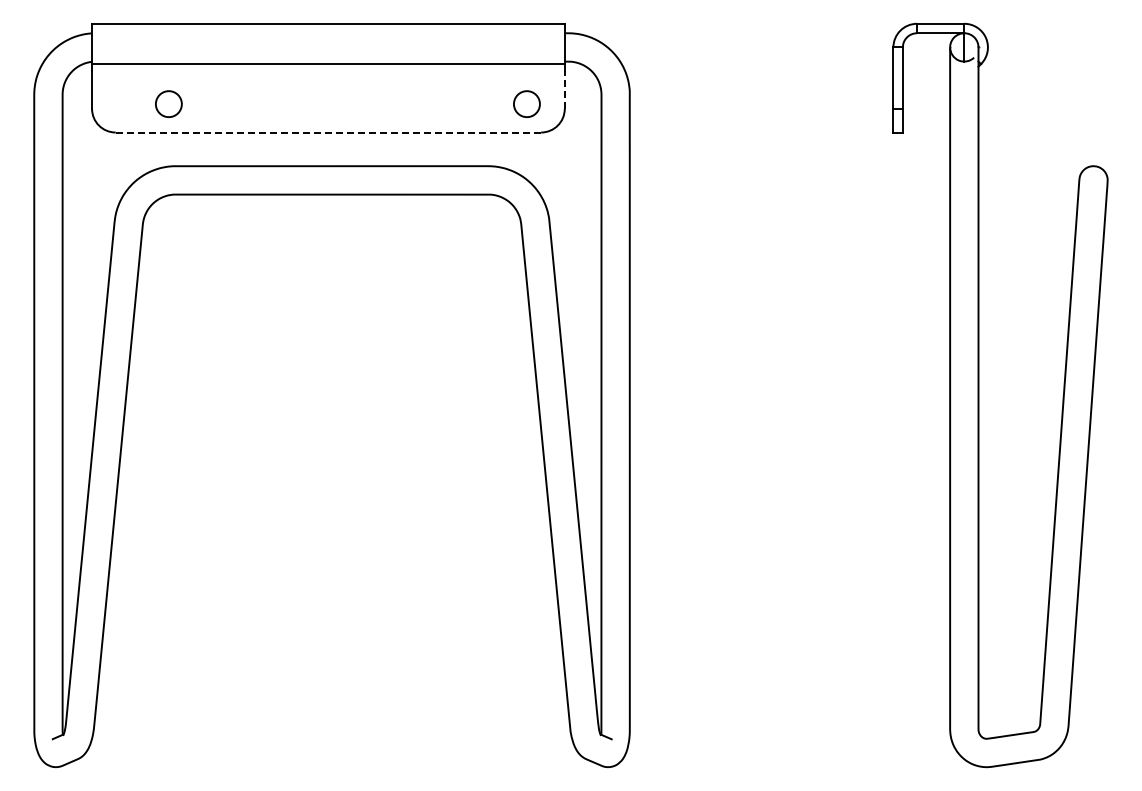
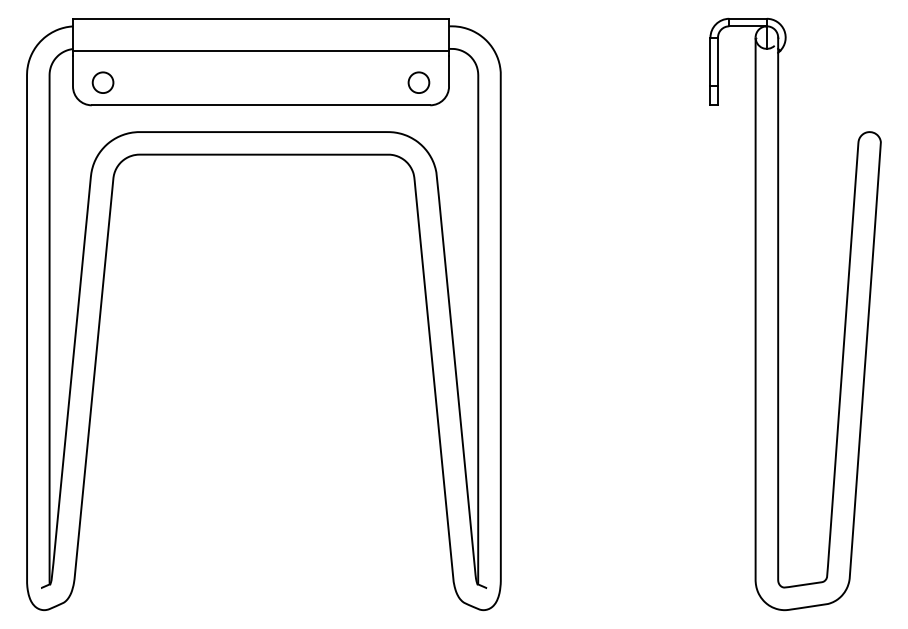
line: (564, 89) -> (448, 71), dashed -> solid
circle: (168, 103) -> (102, 82), moved
line: (328, 132) -> (261, 105), dashed -> solid

